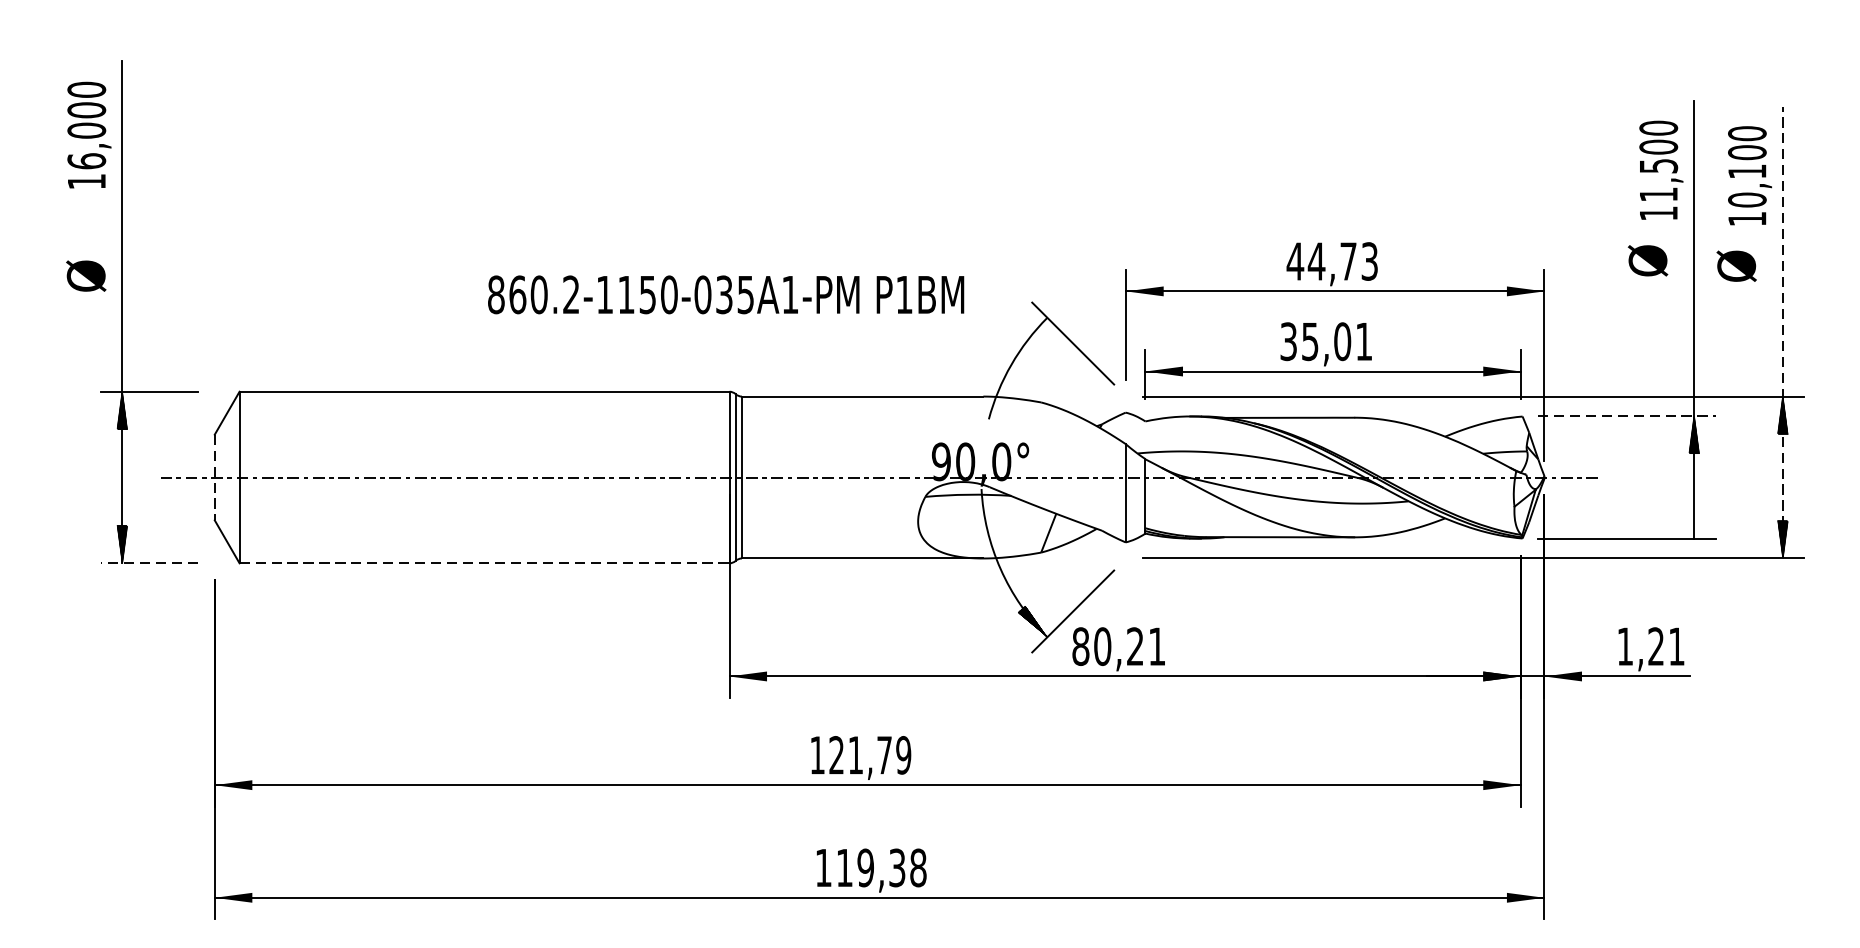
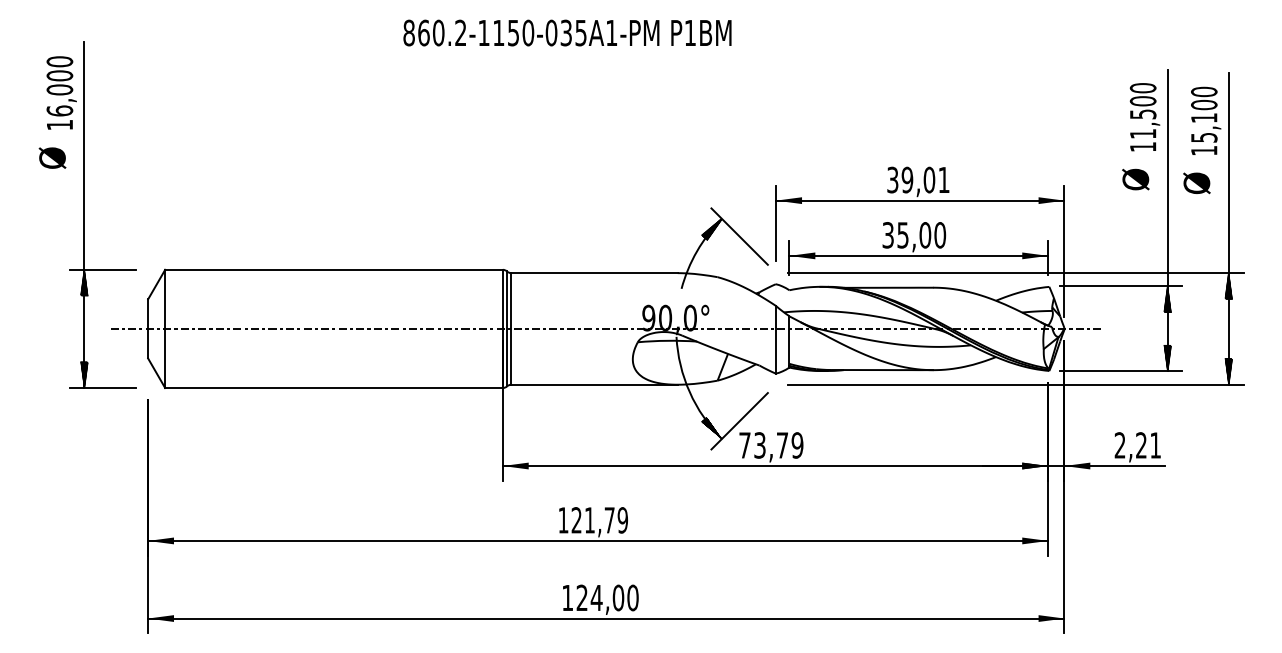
text: (1747, 199) -> (1204, 137), 10,100 -> 15,100
text: (1331, 260) -> (917, 179), 44,73 -> 39,01
text: (86, 275) -> (52, 157), moved
text: (726, 294) -> (567, 32), moved
hatch: (1032, 333) -> (711, 229), added
line: (1782, 333) -> (1228, 229), dashed -> solid
text: (1364, 341) -> (940, 235), 35,01 -> 35,00
line: (1627, 415) -> (1121, 286), dashed -> solid
line: (215, 476) -> (148, 328), dashed -> solid
hatch: (1694, 520) -> (1167, 358), added
line: (148, 563) -> (102, 388), dashed -> solid
line: (485, 563) -> (334, 388), dashed -> solid
text: (1119, 646) -> (771, 445), 80,21 -> 73,79
text: (1624, 646) -> (1119, 445), 1,21 -> 2,21
text: (881, 867) -> (607, 597), 119,38 -> 124,00

